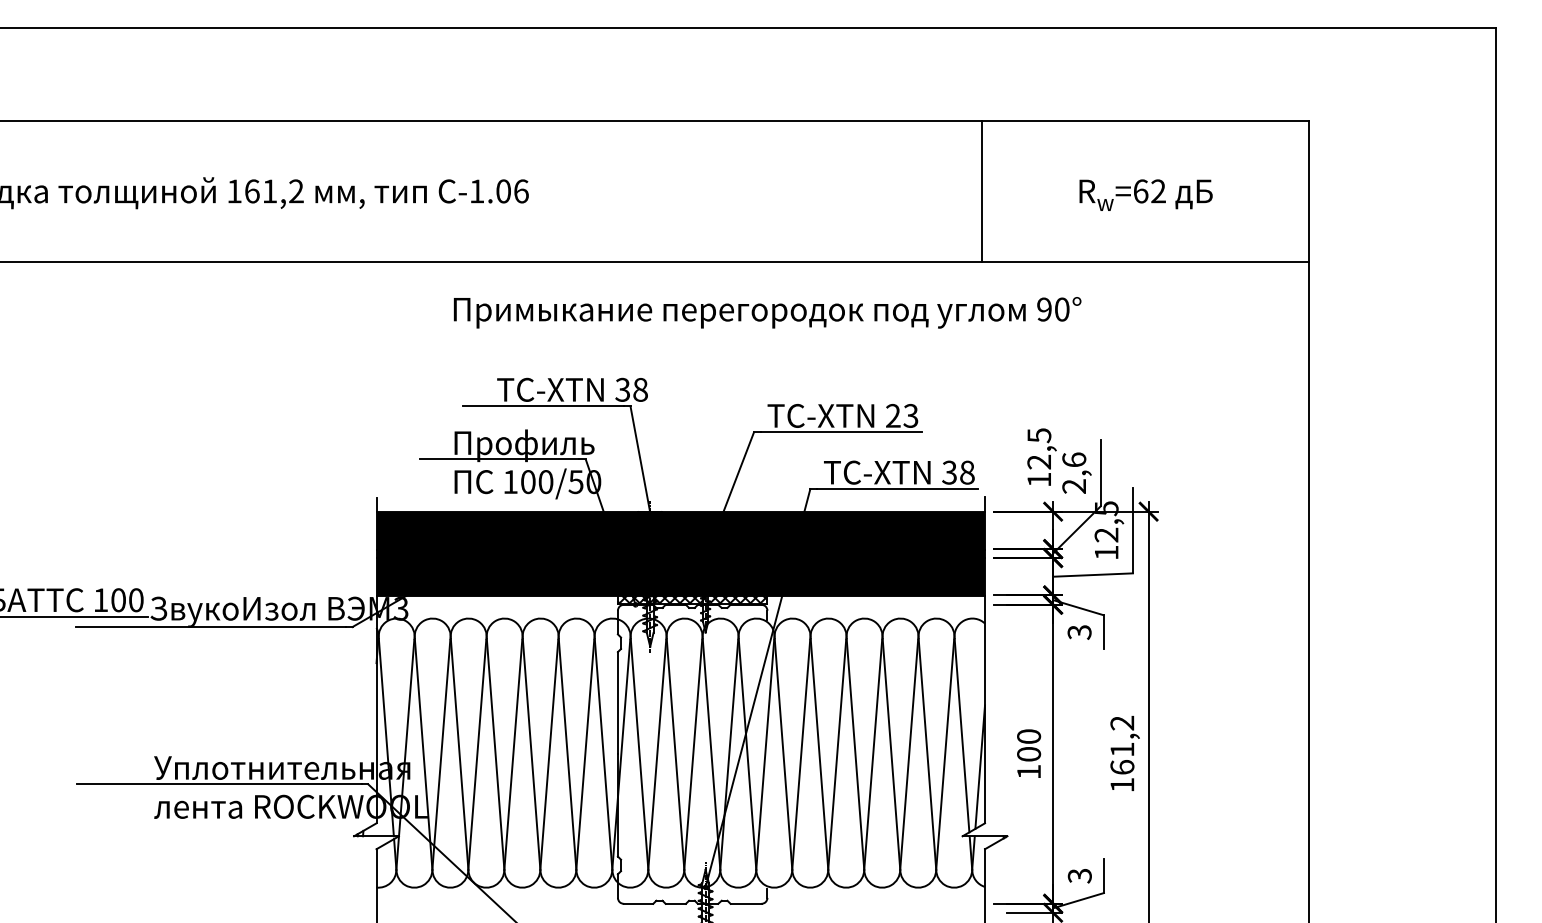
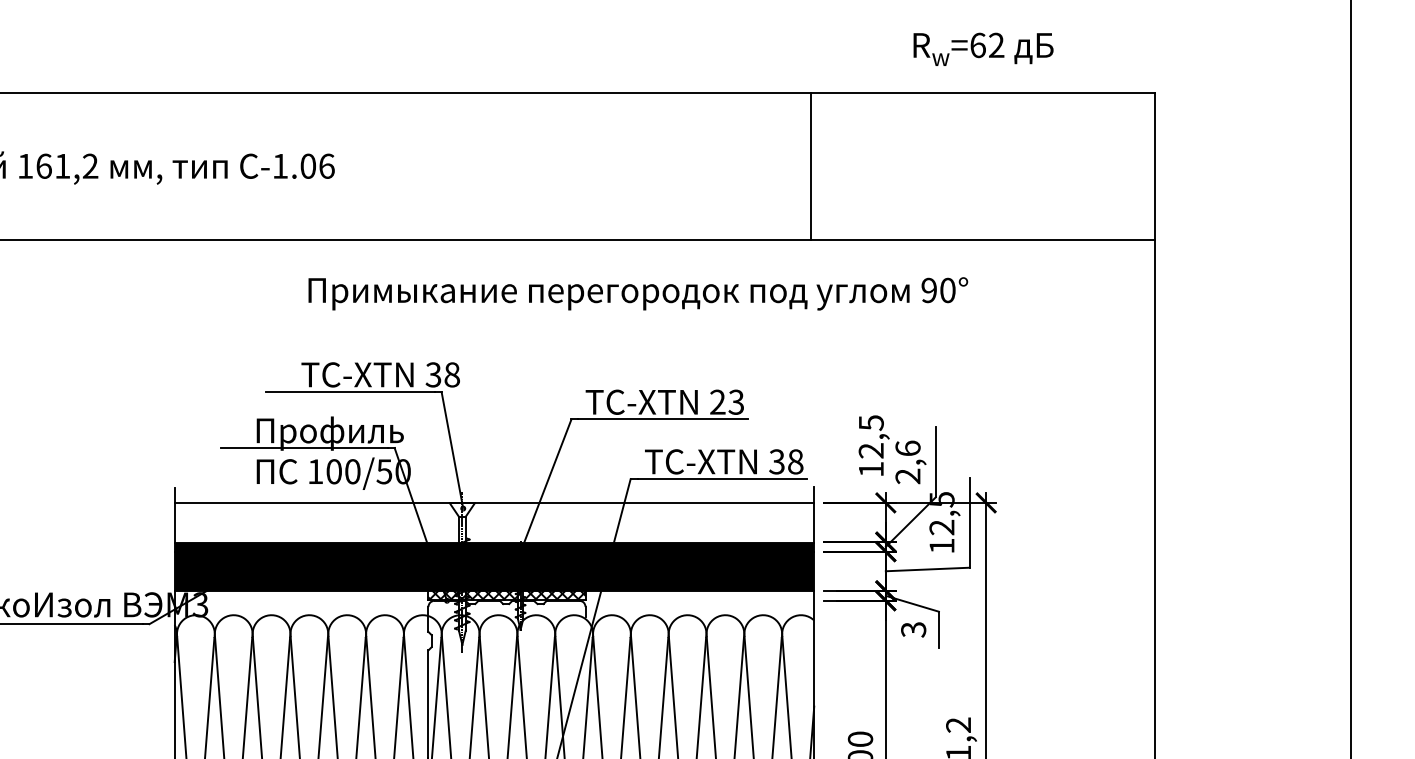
text: (1145, 194) -> (982, 48), moved
text: (767, 312) -> (638, 293), moved
fill: (680, 530) -> (494, 522), removed

